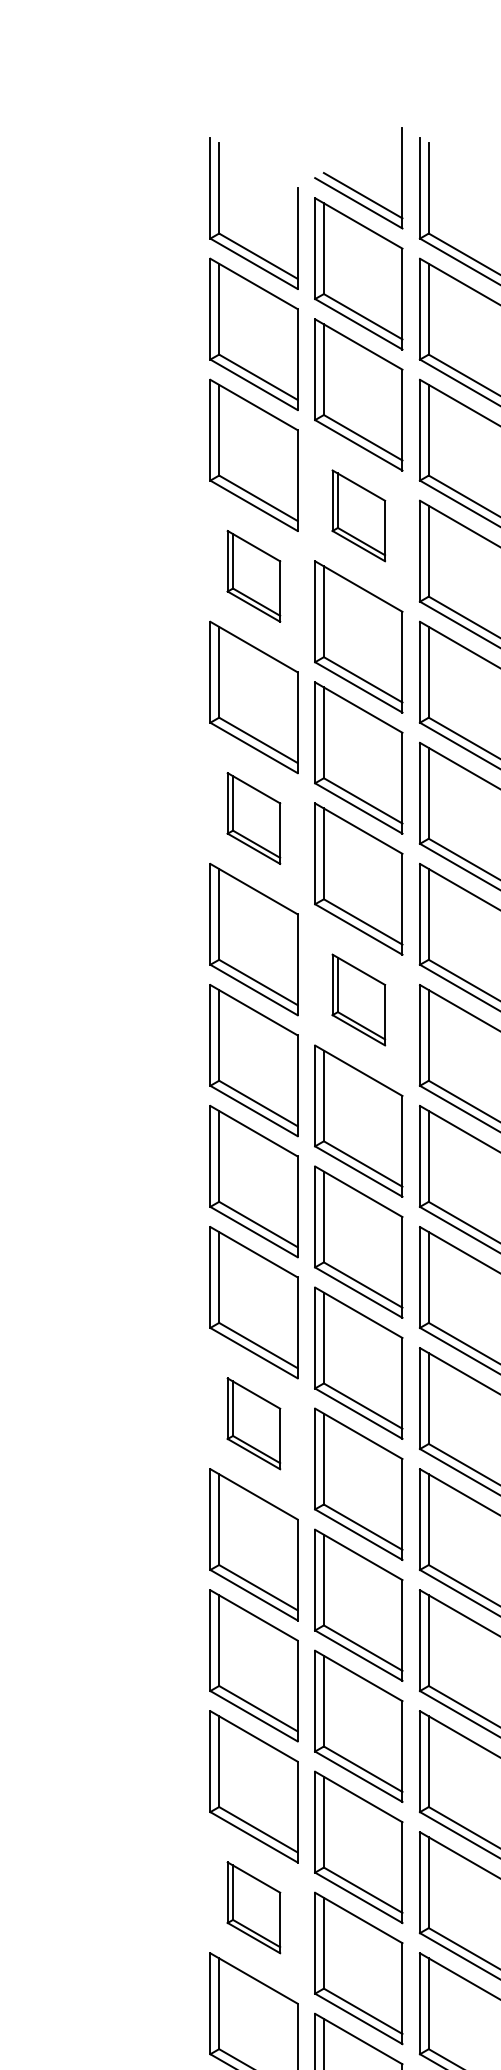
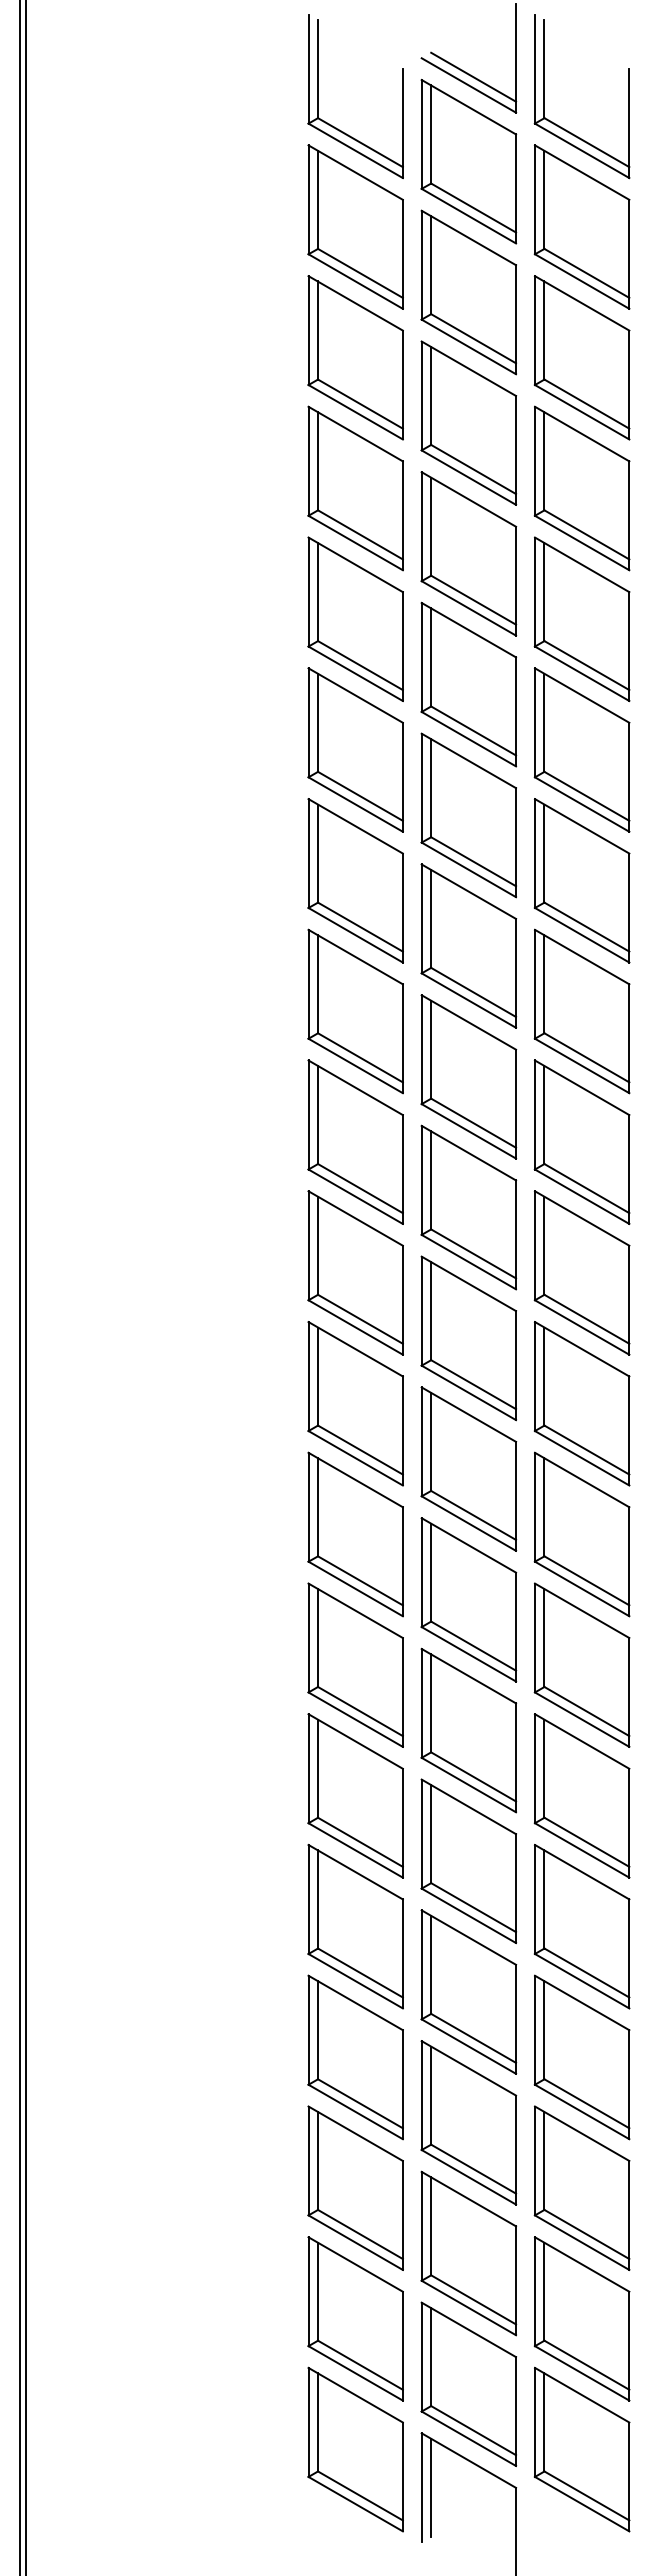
part: (358, 515) -> (468, 422), size x1.67
part: (253, 576) -> (355, 488), size x1.67
part: (253, 818) -> (355, 749), size x1.67
part: (358, 999) -> (468, 945), size x1.67
part: (253, 1423) -> (355, 1403), size x1.67
part: (253, 1907) -> (355, 1926), size x1.67

